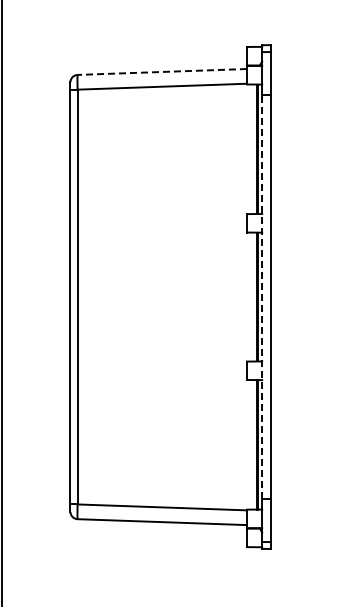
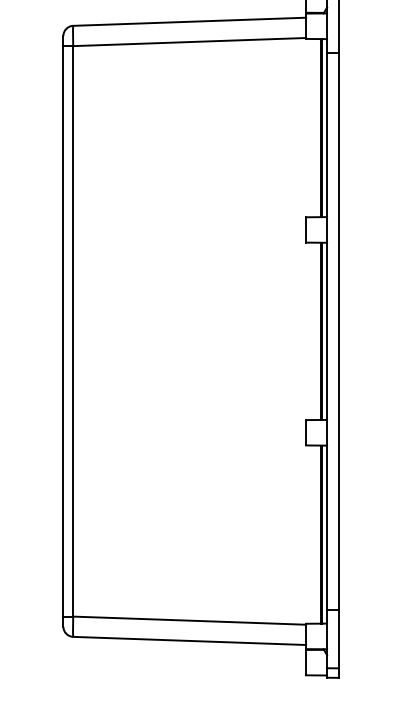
line: (162, 71) -> (189, 21), dashed -> solid
line: (262, 296) -> (327, 330), dashed -> solid

